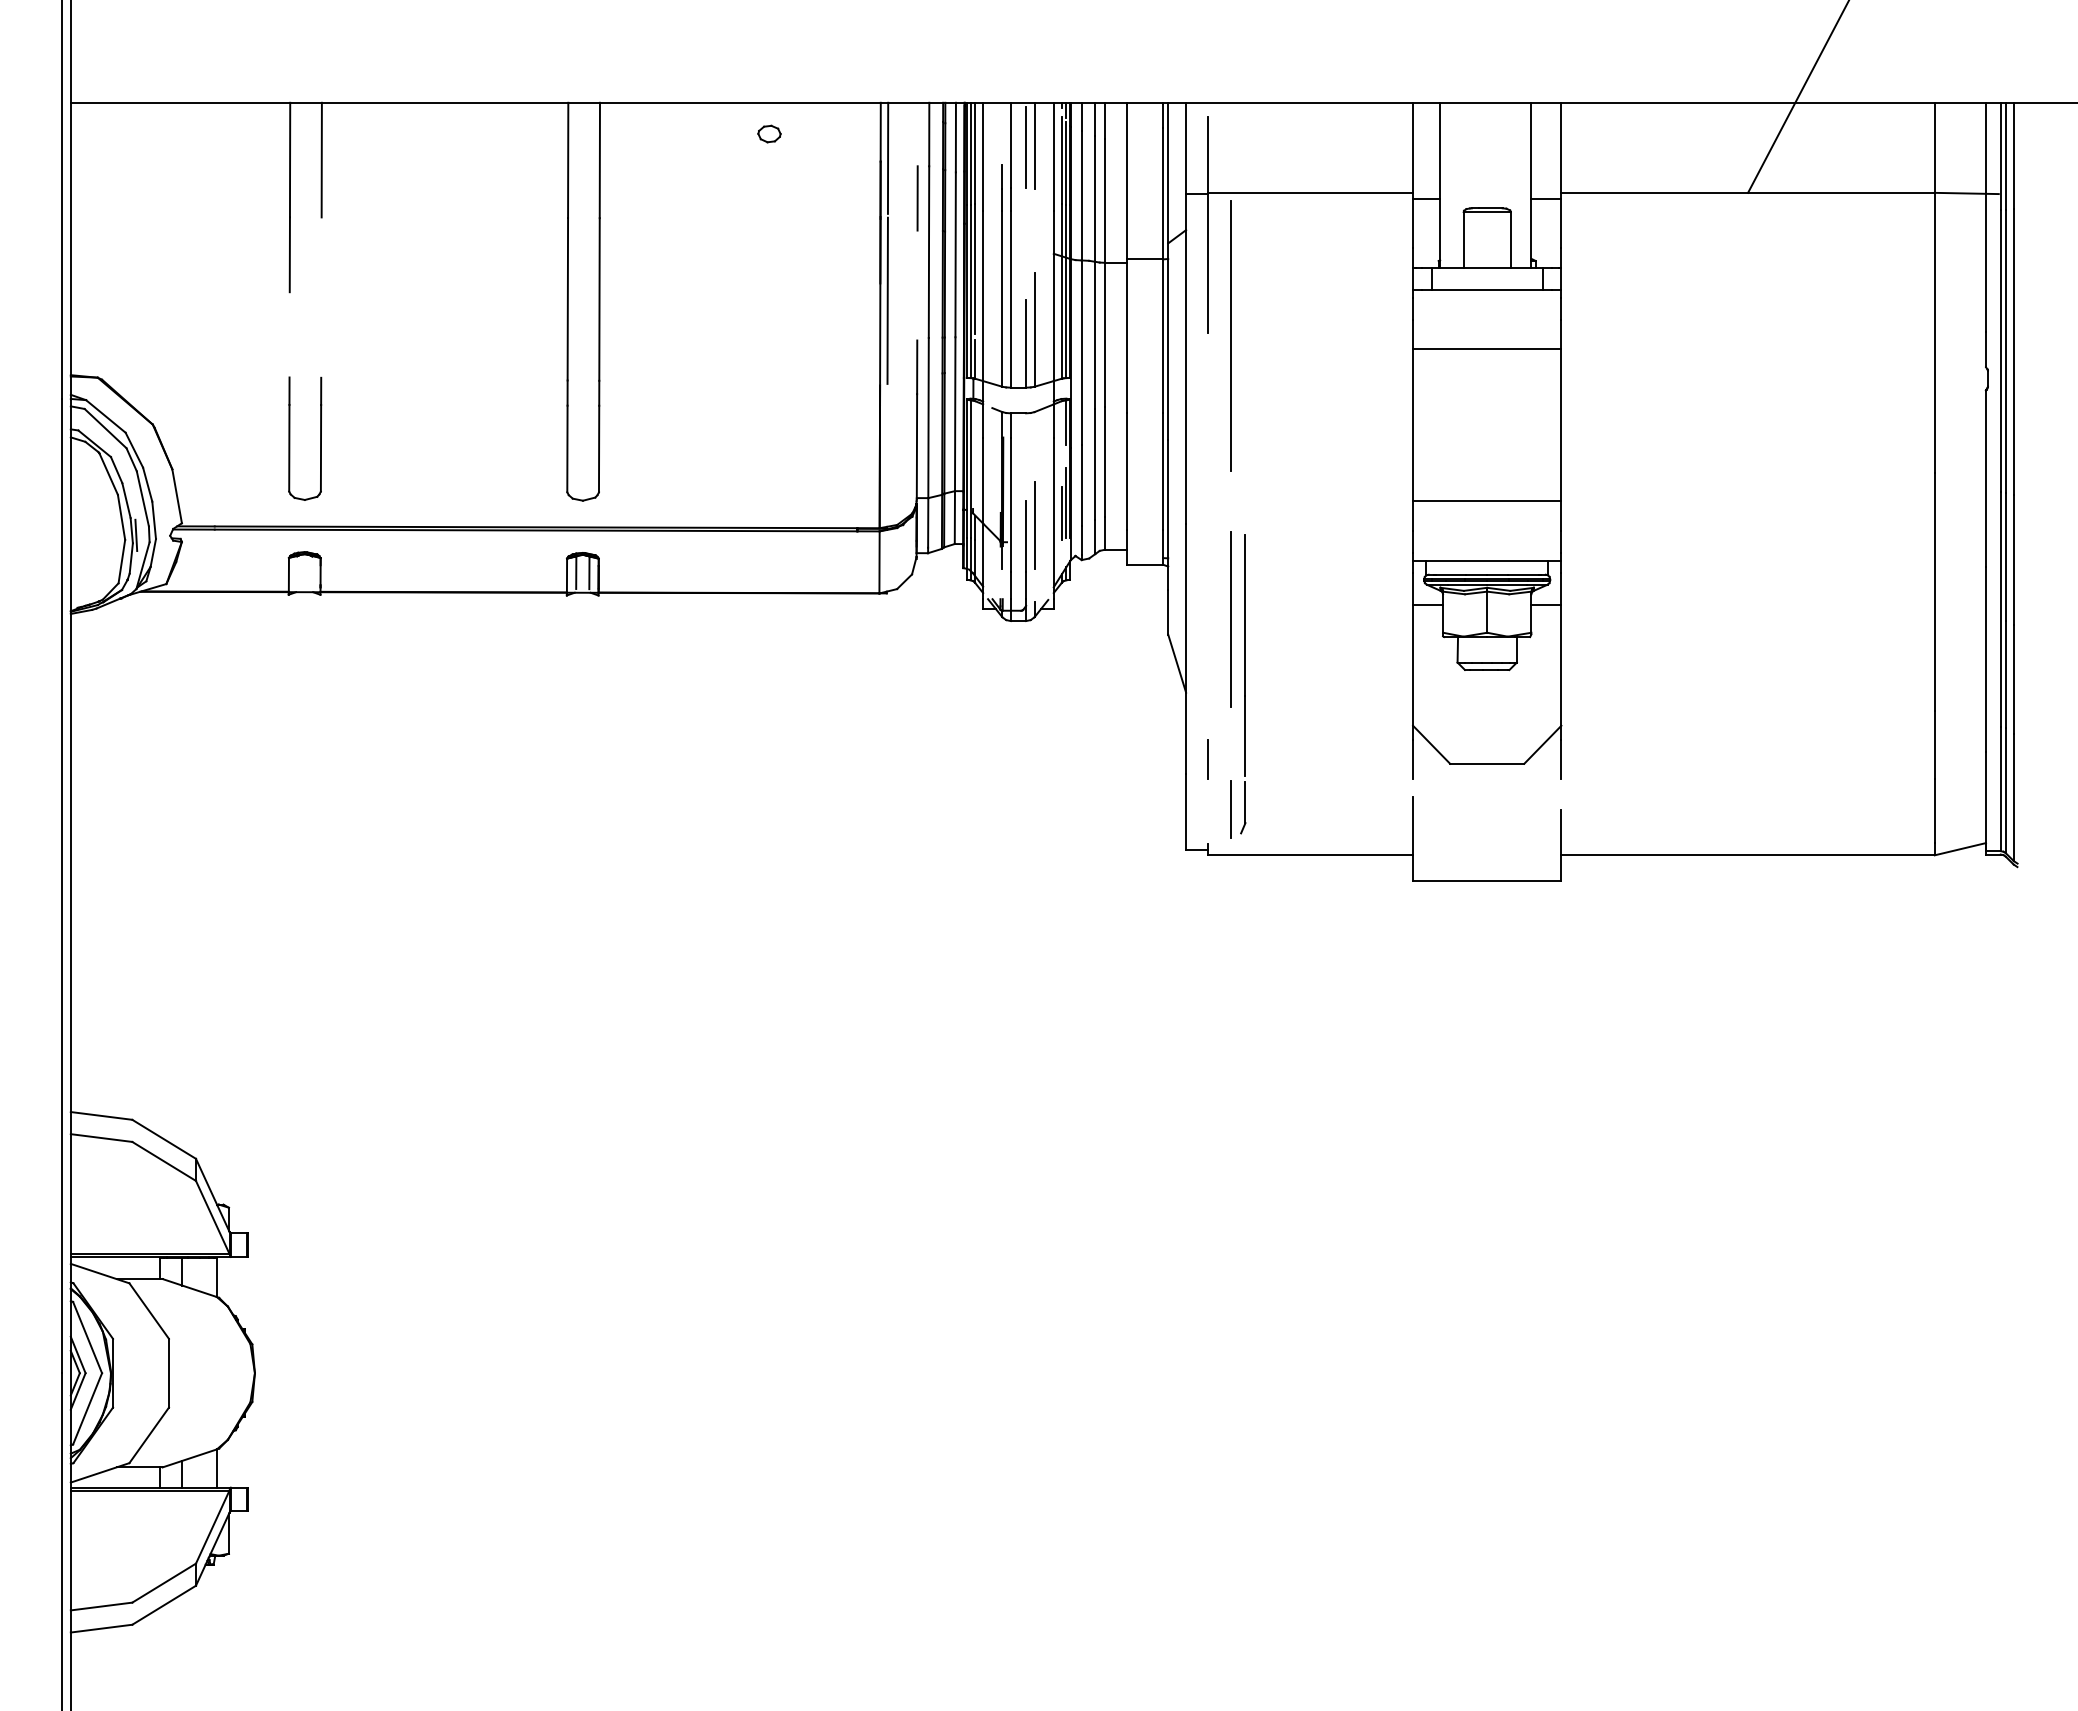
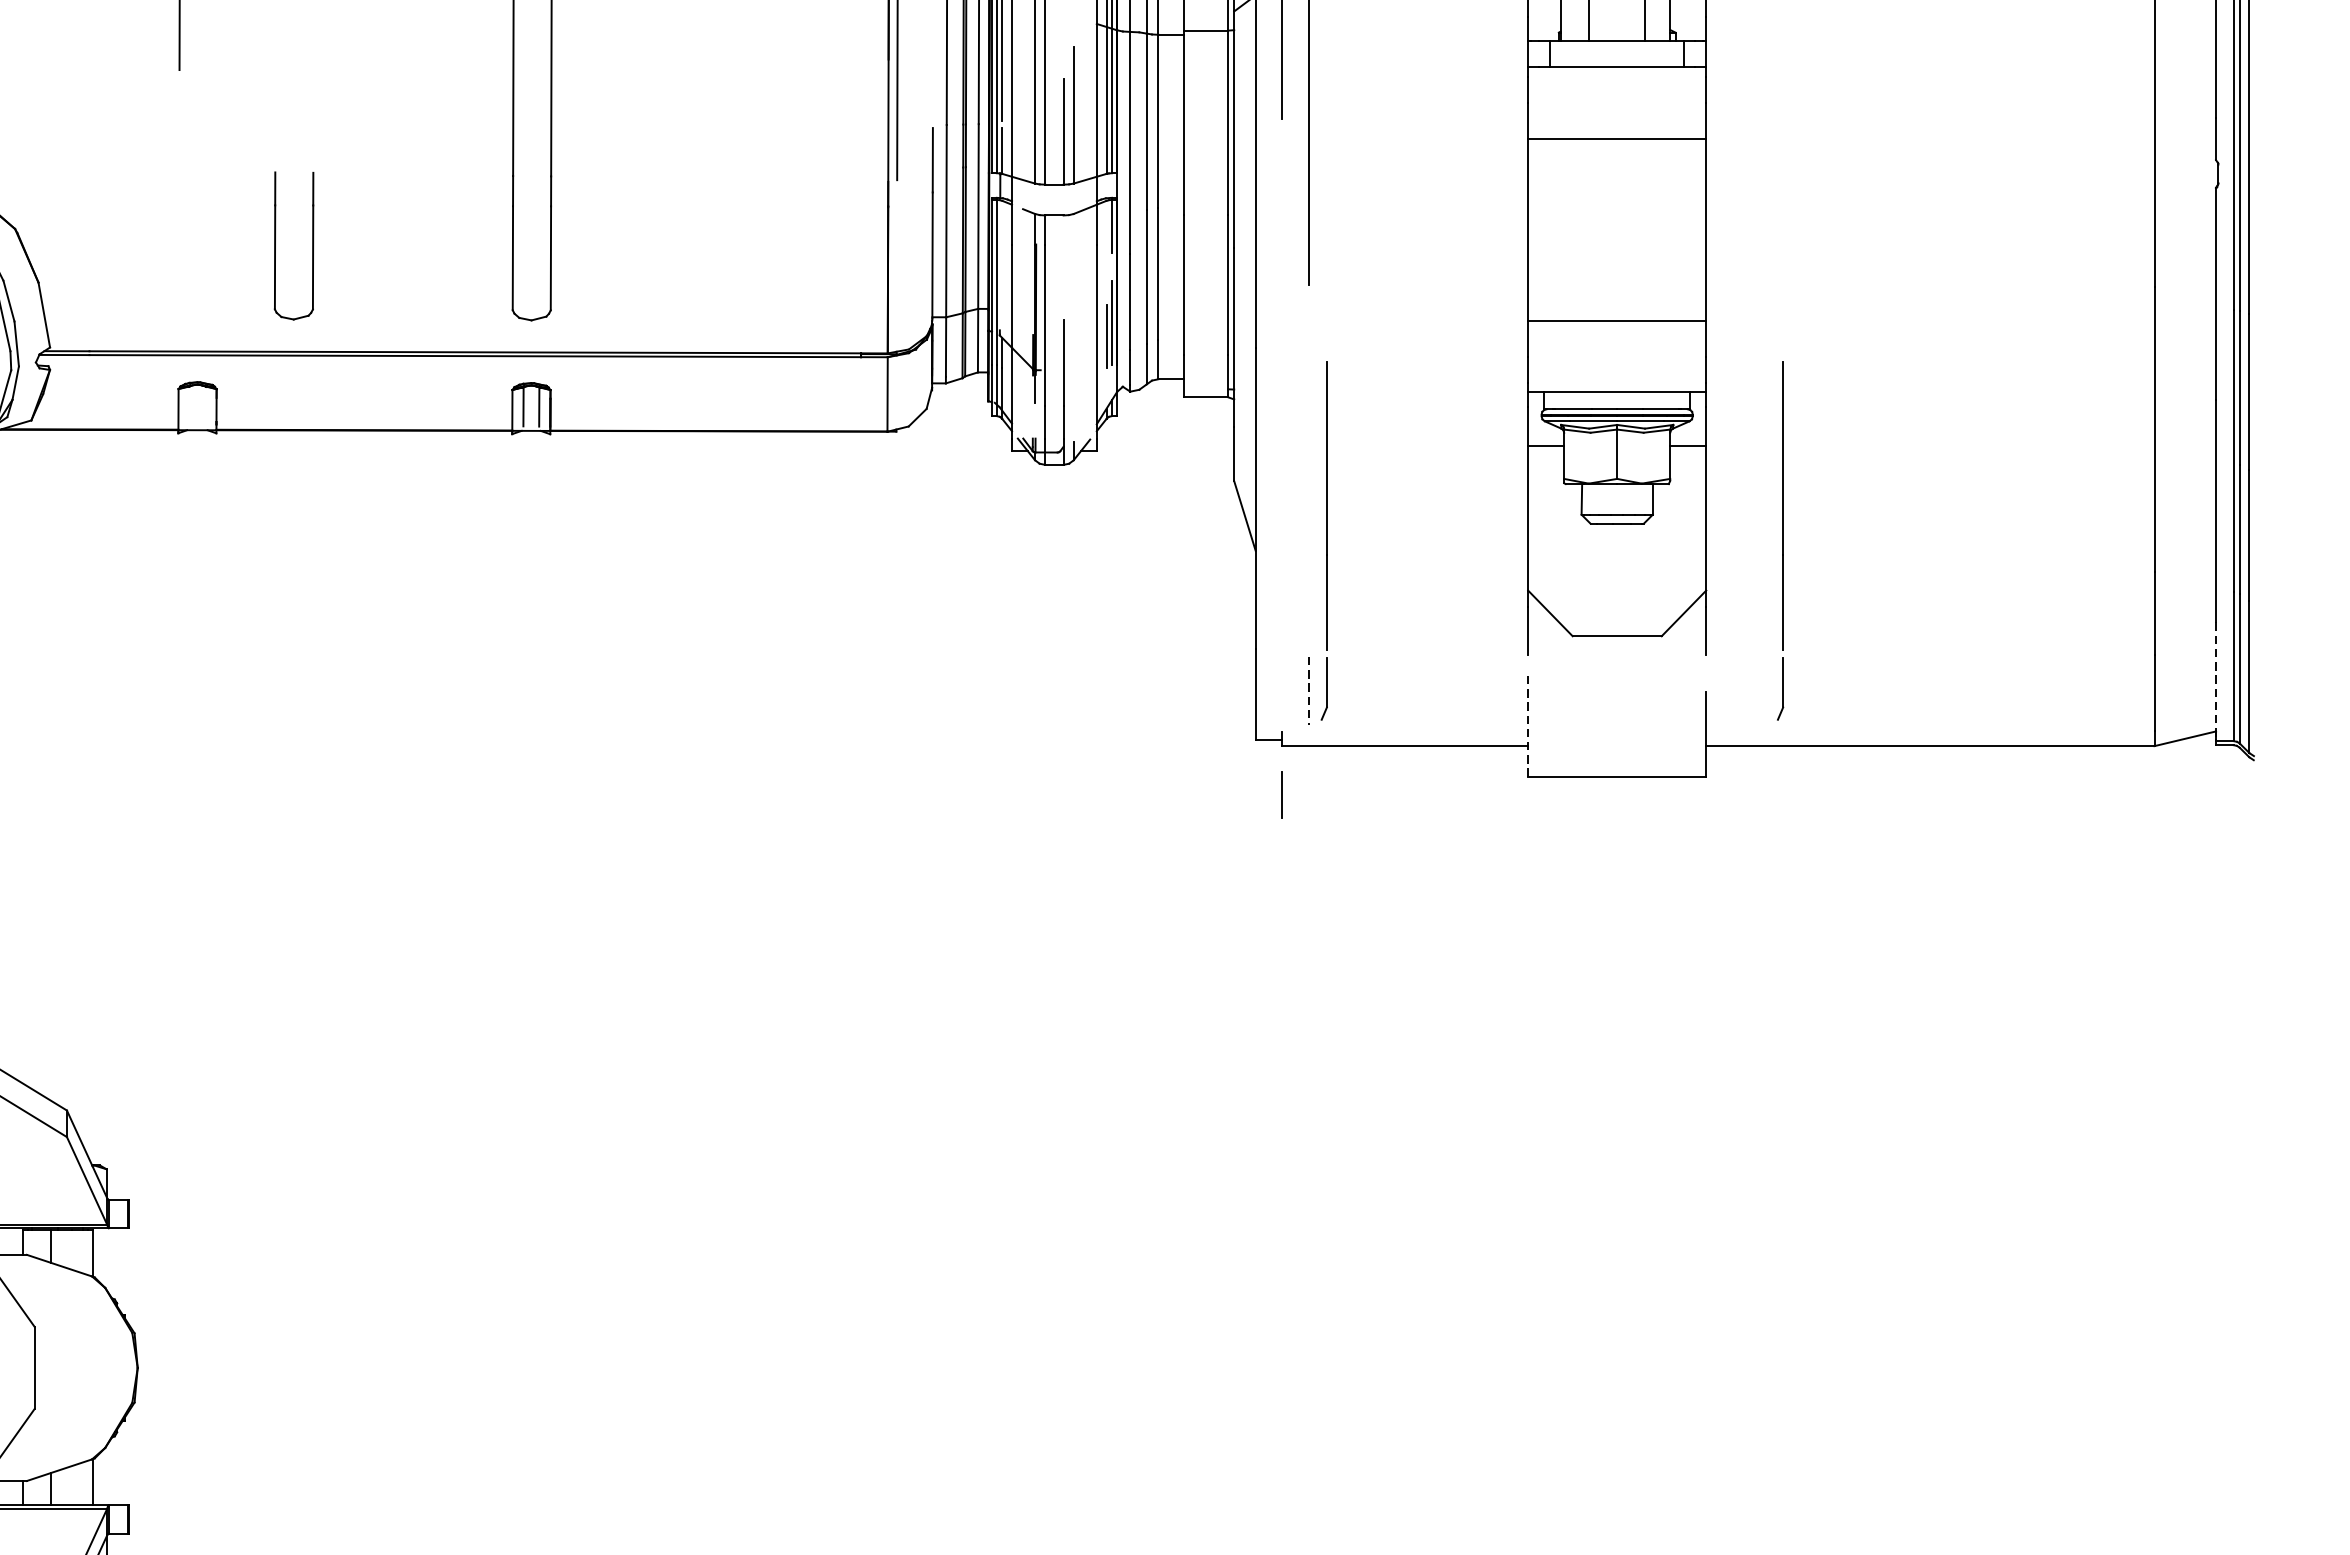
part: (290, 438) -> (276, 245), moved
line: (1034, 525) -> (1073, 350), removed
line: (1230, 618) -> (1308, 461), removed
part: (1623, 684) -> (1780, 541), added
line: (1207, 759) -> (1281, 794), moved
line: (1986, 802) -> (2216, 682), solid -> dashed
line: (1230, 809) -> (1308, 691), solid -> dashed
line: (1413, 838) -> (1528, 725), solid -> dashed

